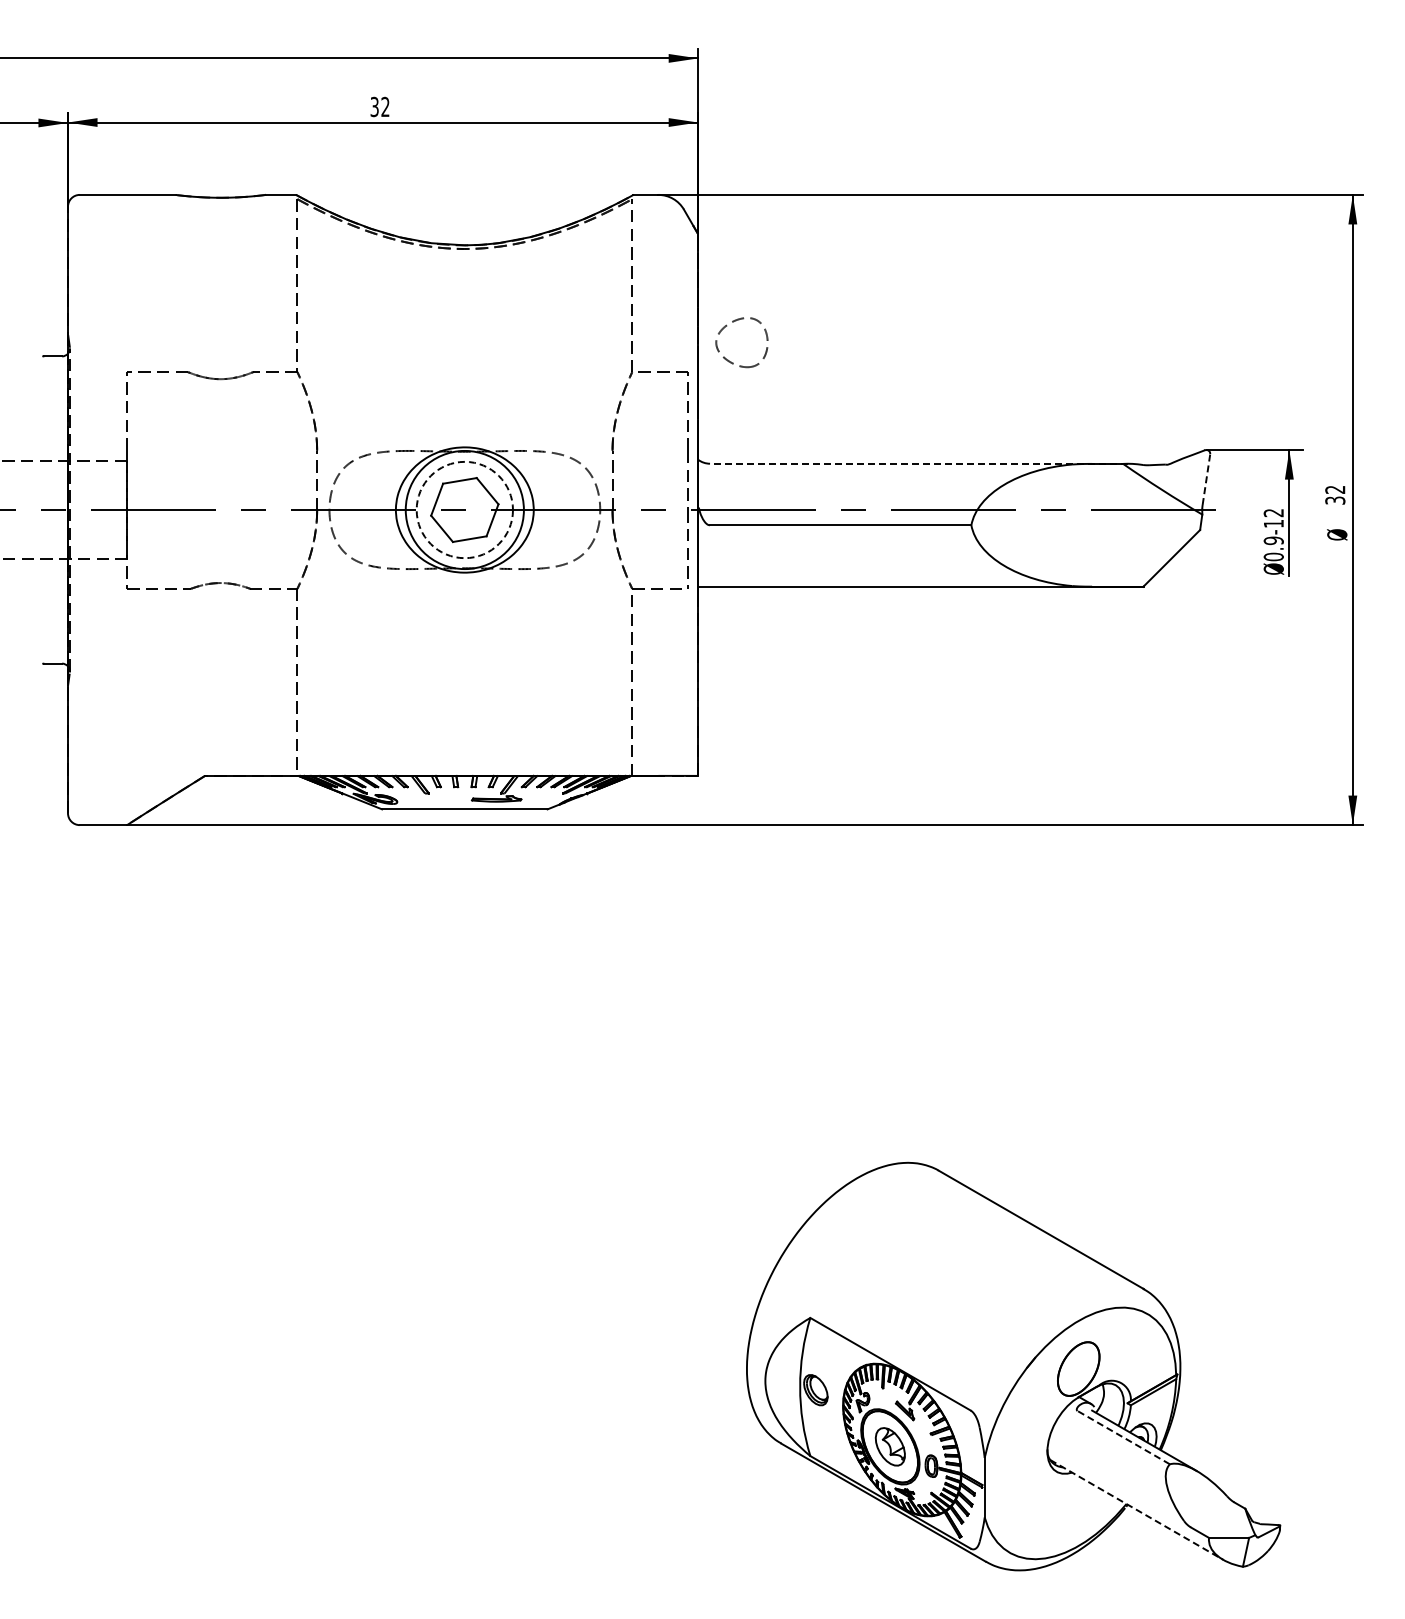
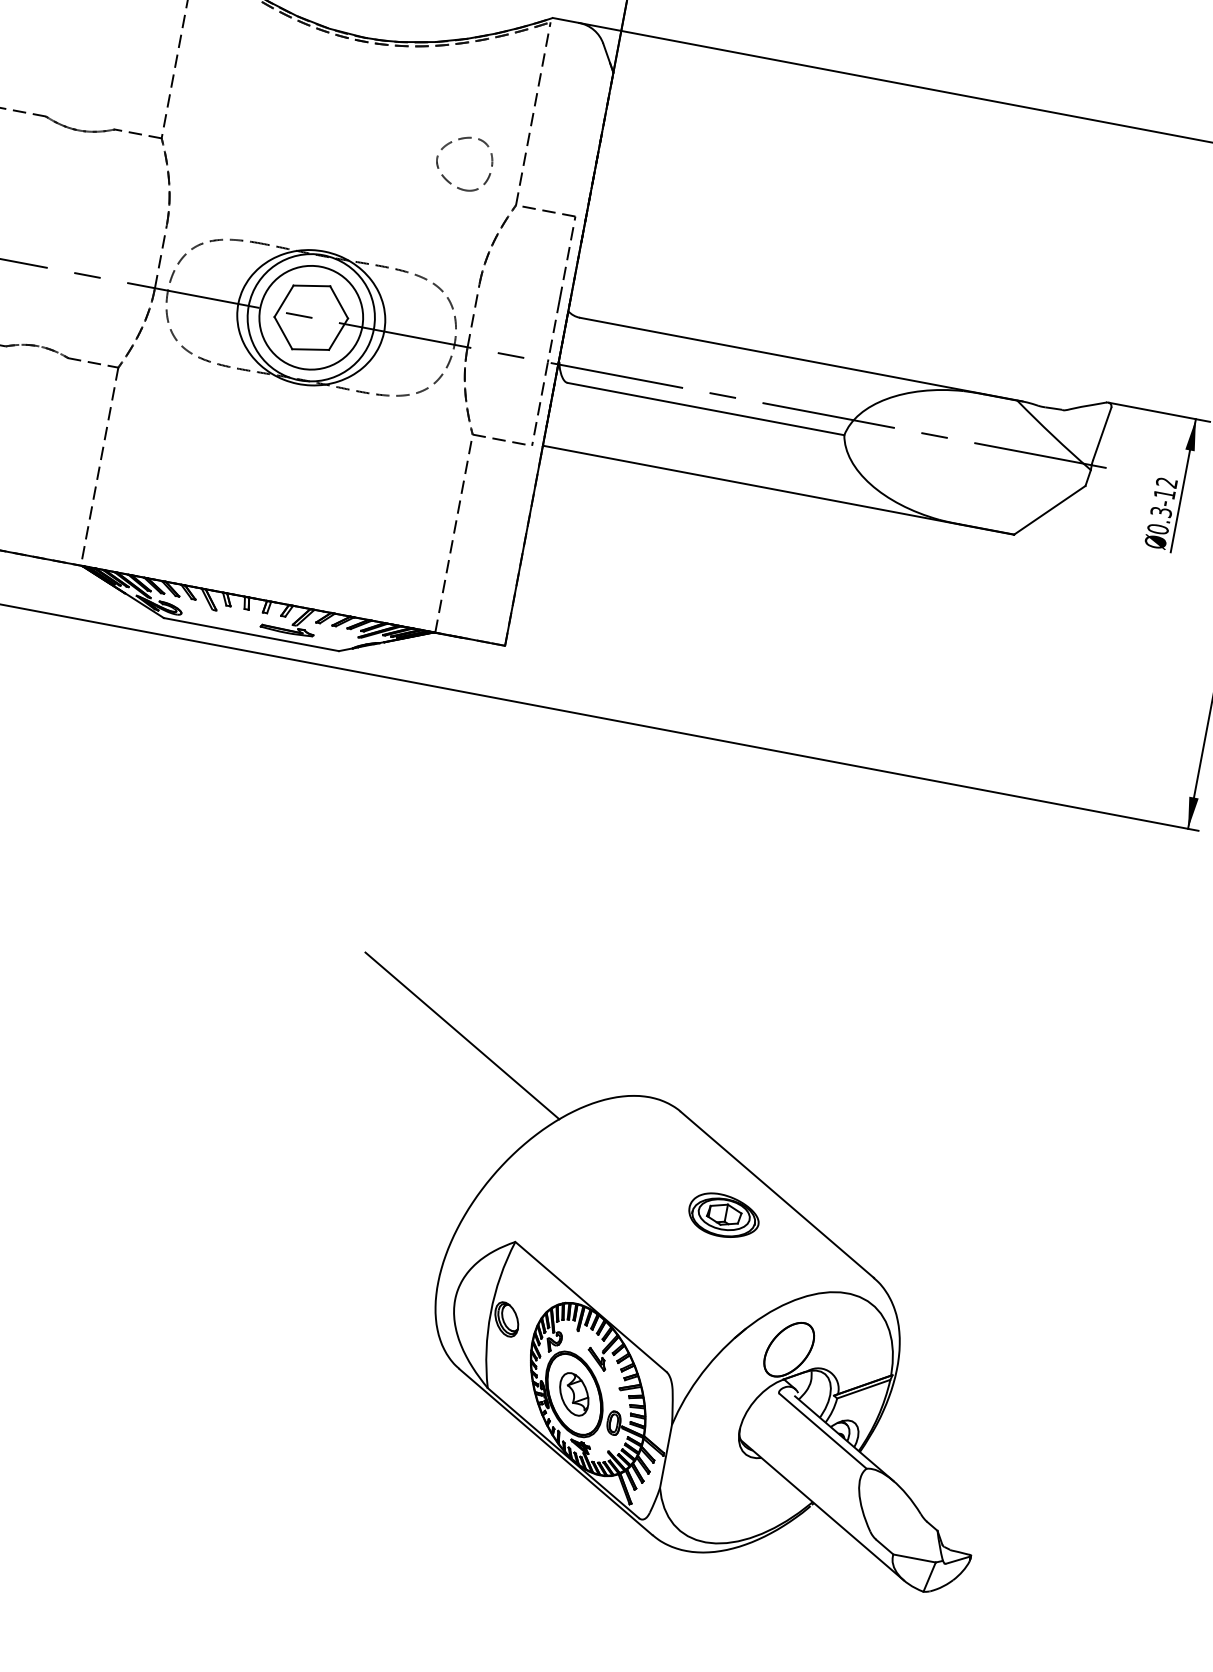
part: (727, 326) -> (452, 143), moved
line: (918, 463) -> (800, 359), dashed -> solid
line: (1206, 479) -> (1102, 433), dashed -> solid
circle: (464, 509) -> (311, 317), dashed -> solid
text: (1273, 540) -> (1161, 511), Ø0.9-12 -> Ø0.3-12
line: (726, 1138) -> (462, 1035), added
part: (995, 1258) -> (723, 1216), added
line: (1123, 1437) -> (822, 1431), dashed -> solid
line: (1136, 1509) -> (822, 1509), dashed -> solid

